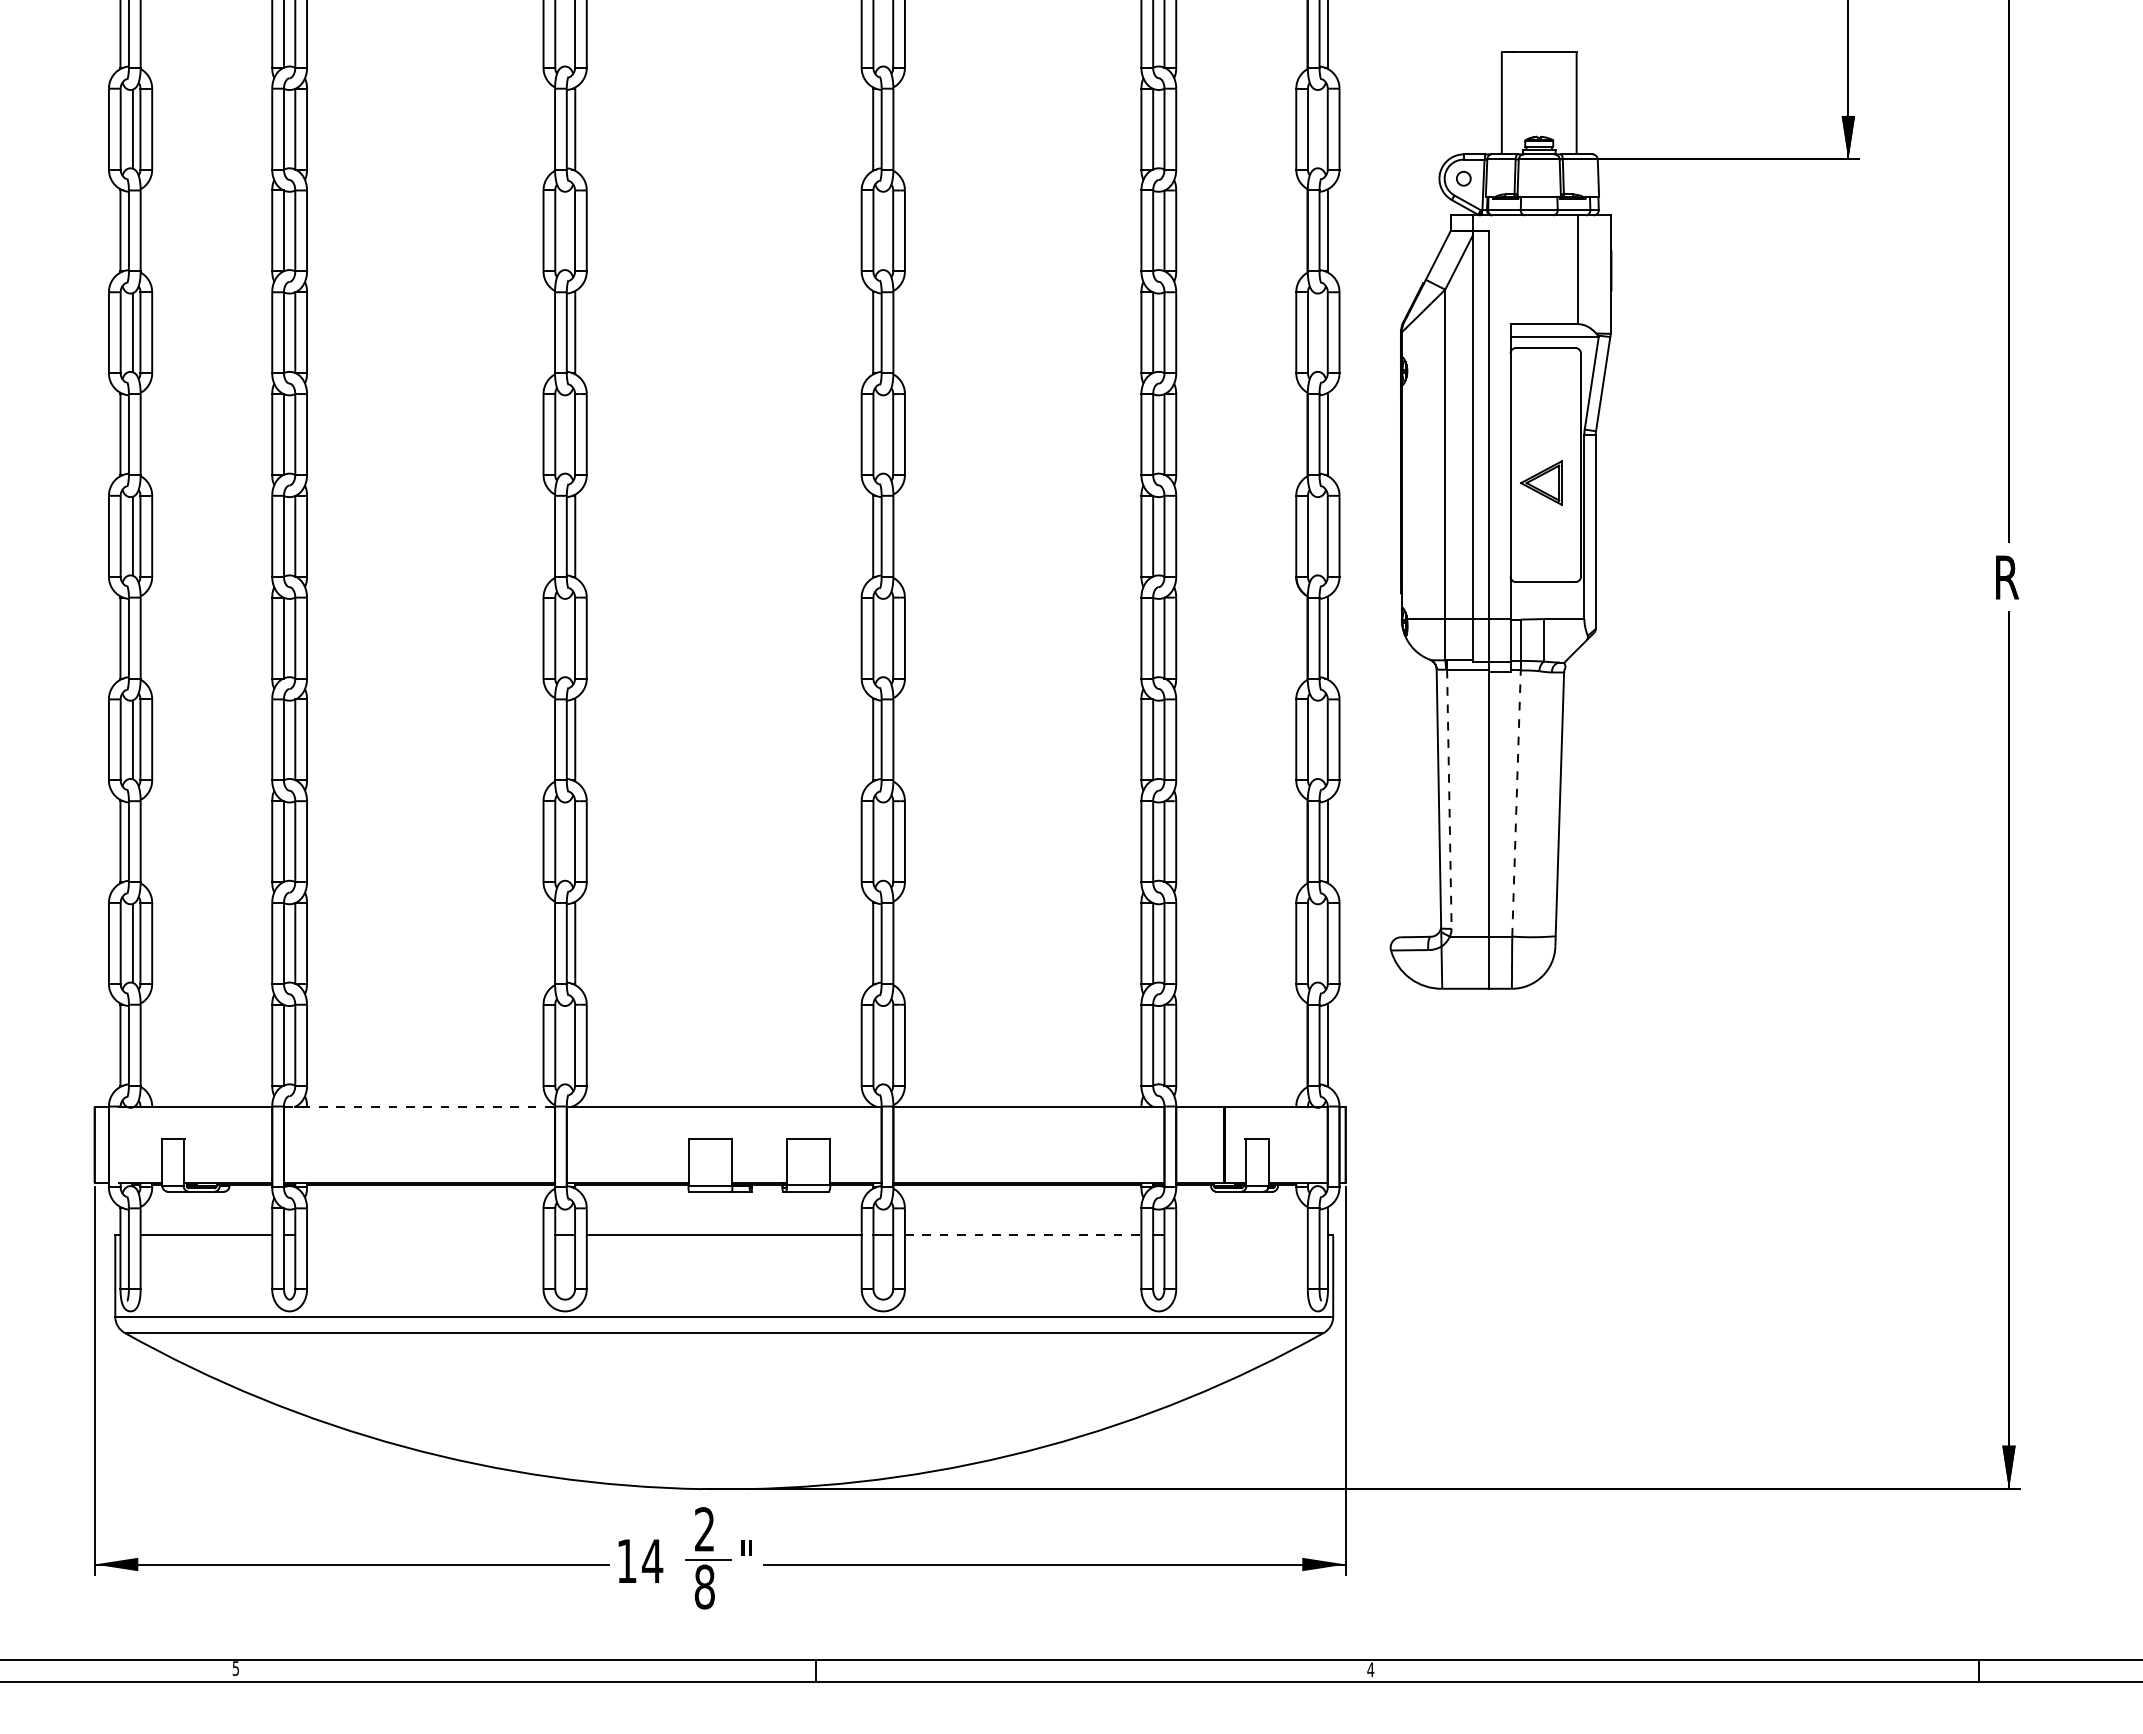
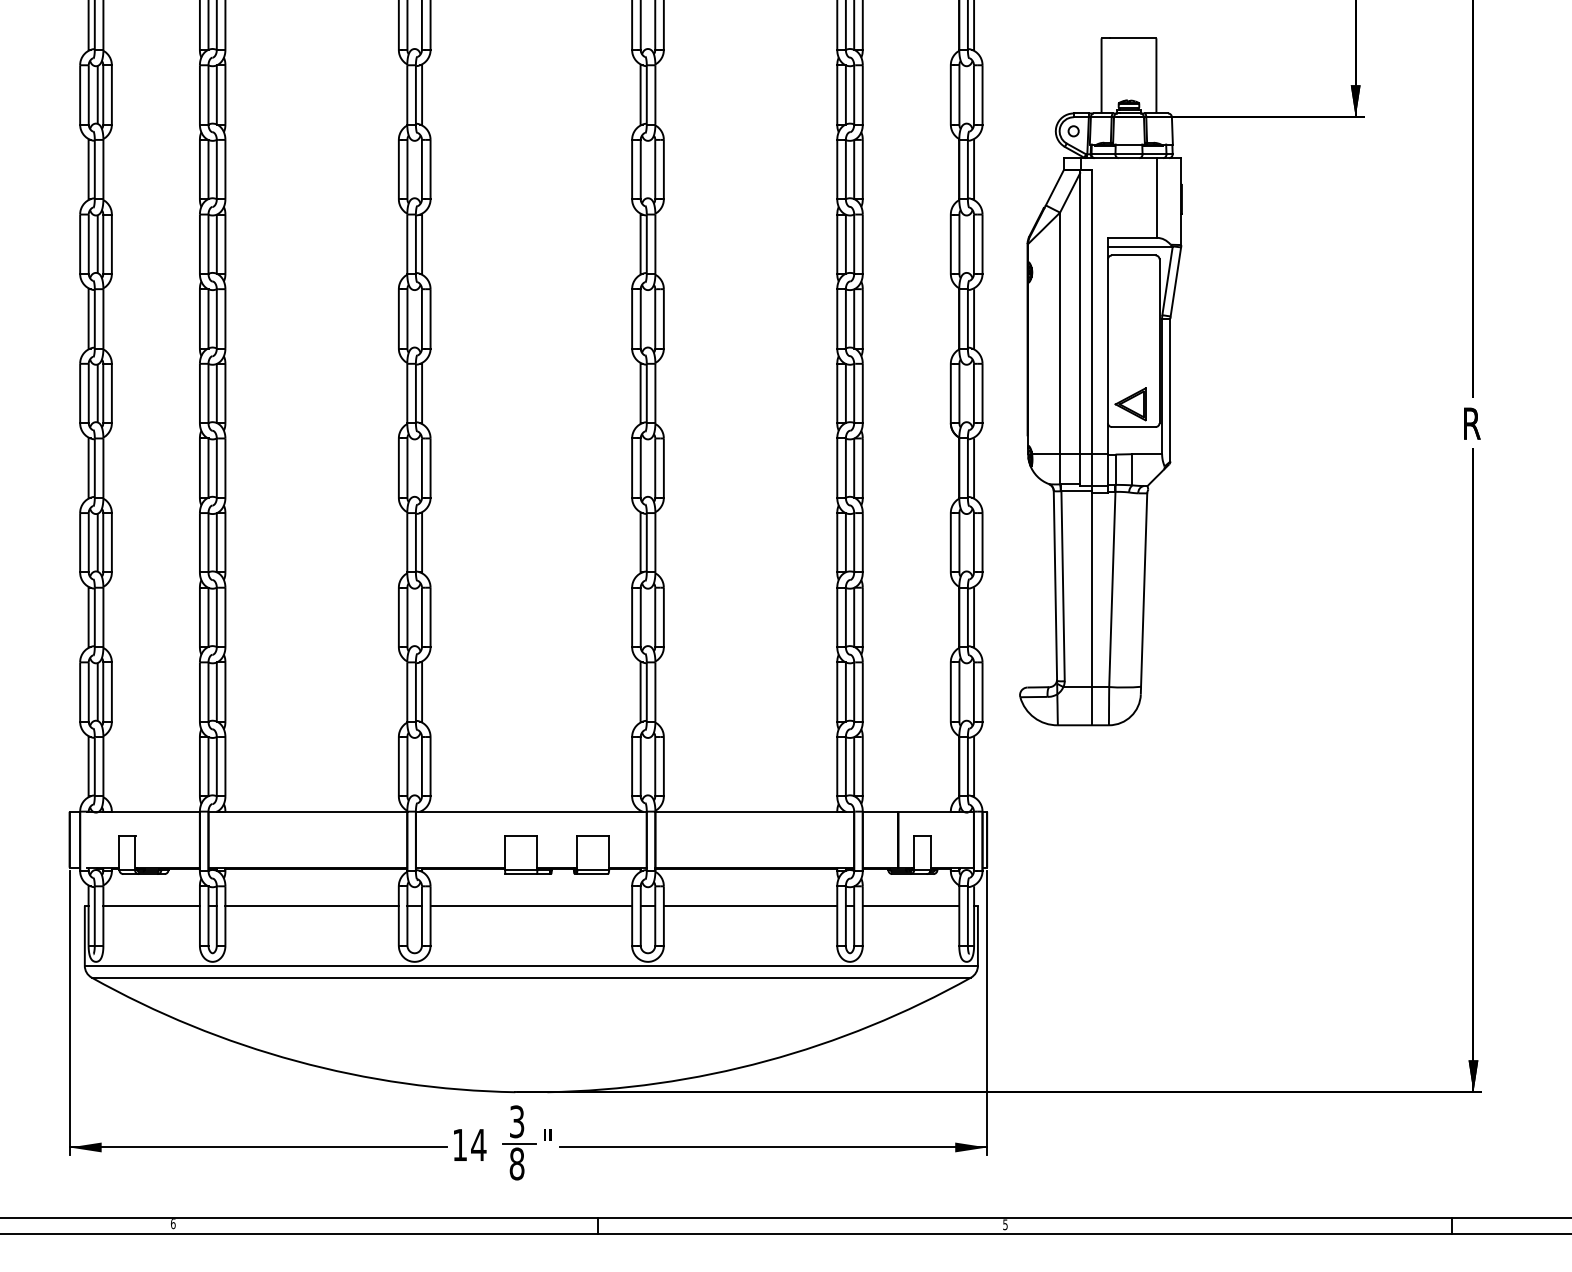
part: (1541, 482) -> (1130, 403), moved
line: (1449, 799) -> (1063, 586), dashed -> solid
line: (1516, 803) -> (1112, 589), dashed -> solid
line: (419, 1106) -> (307, 811), dashed -> solid
line: (425, 1235) -> (312, 906), added
line: (1023, 1235) -> (750, 906), dashed -> solid
line: (1241, 1235) -> (910, 906), added
text: (704, 1529) -> (516, 1121), 2 -> 3
text: (235, 1668) -> (172, 1223), 5 -> 6
text: (1370, 1669) -> (1005, 1224), 4 -> 5

